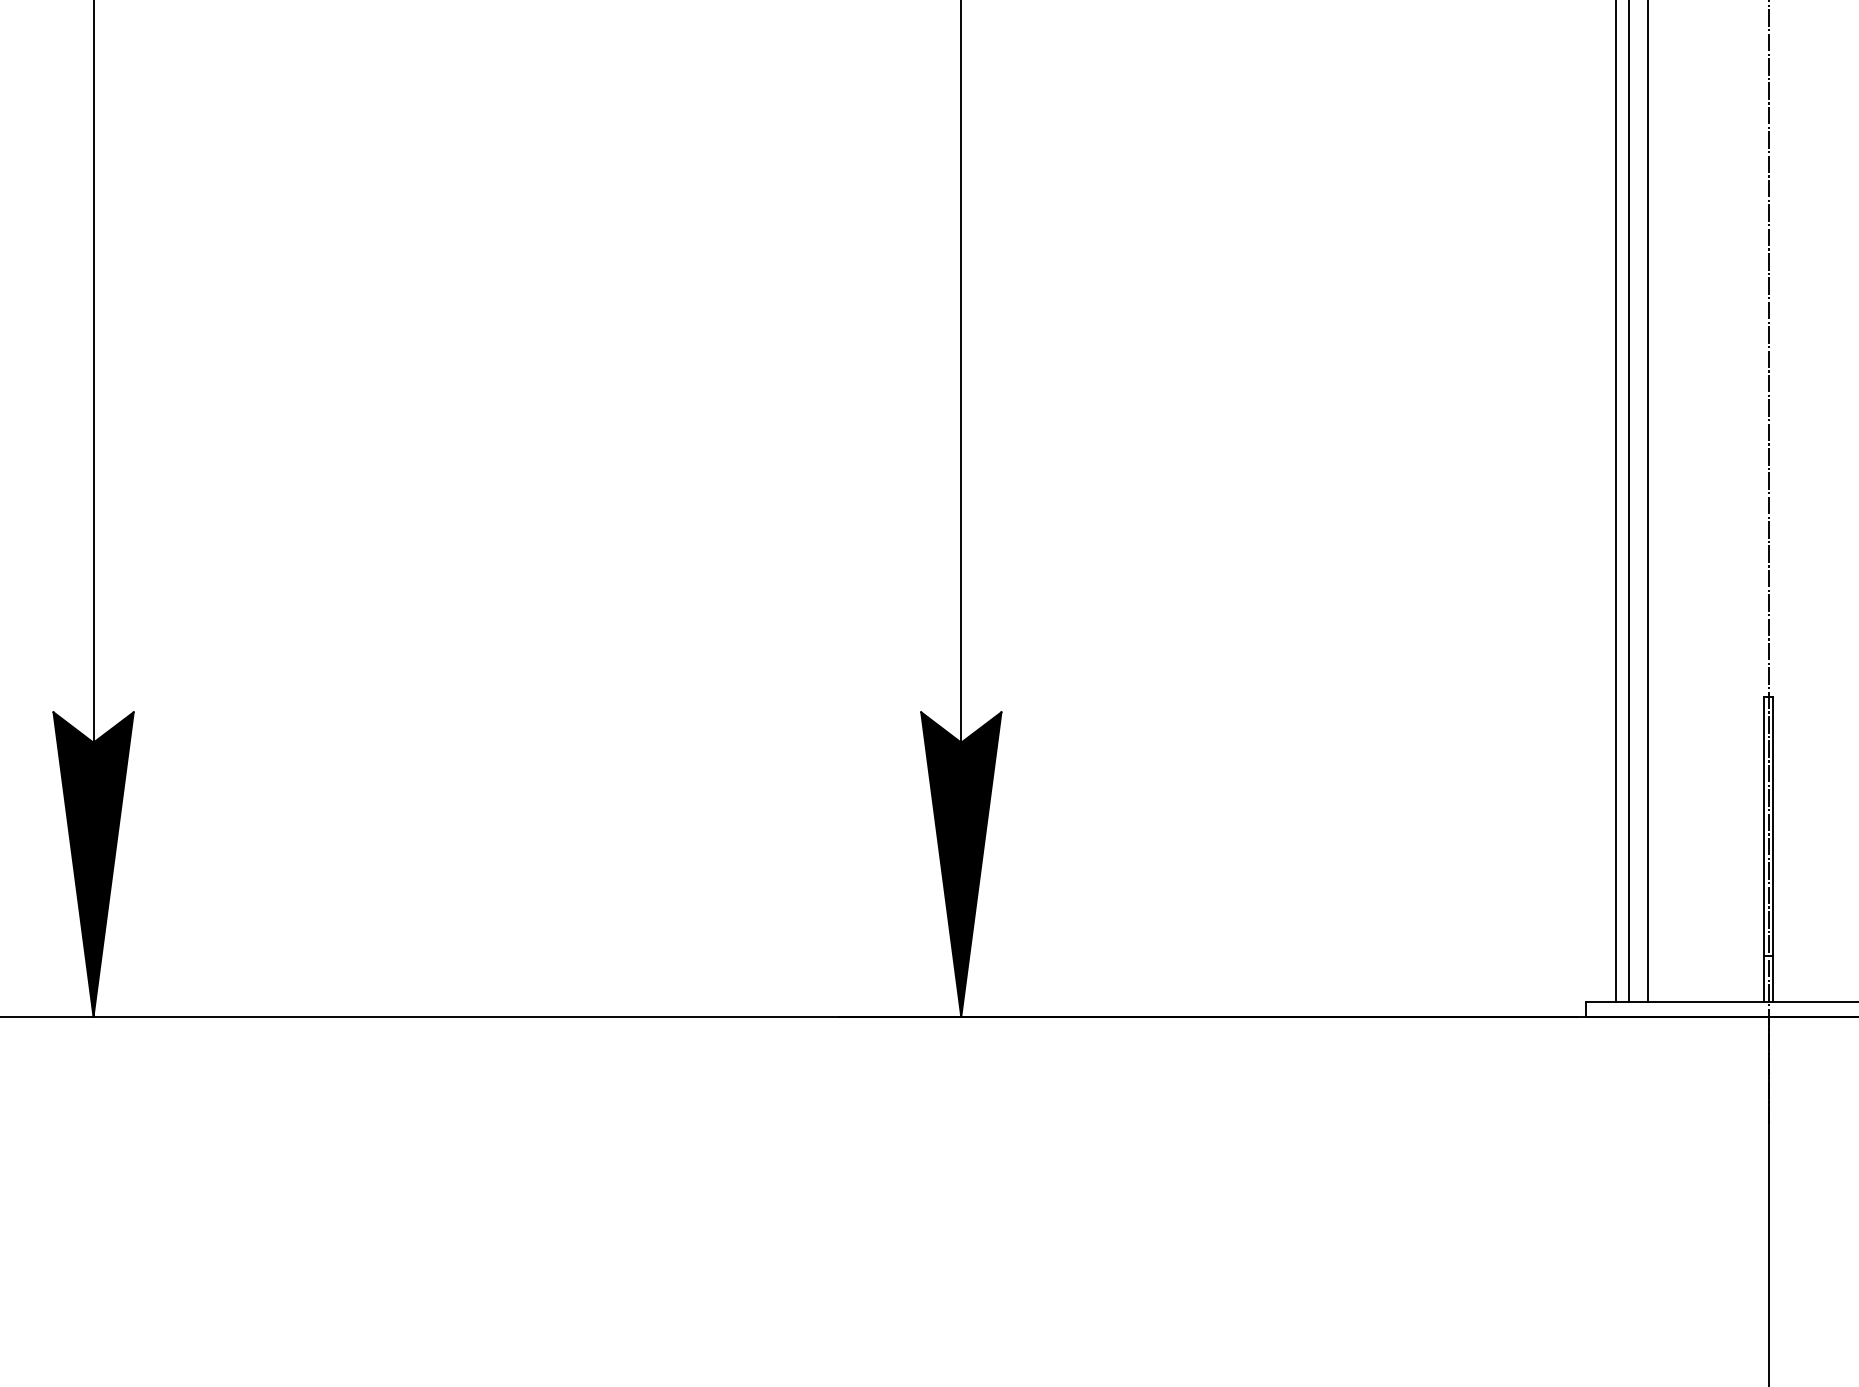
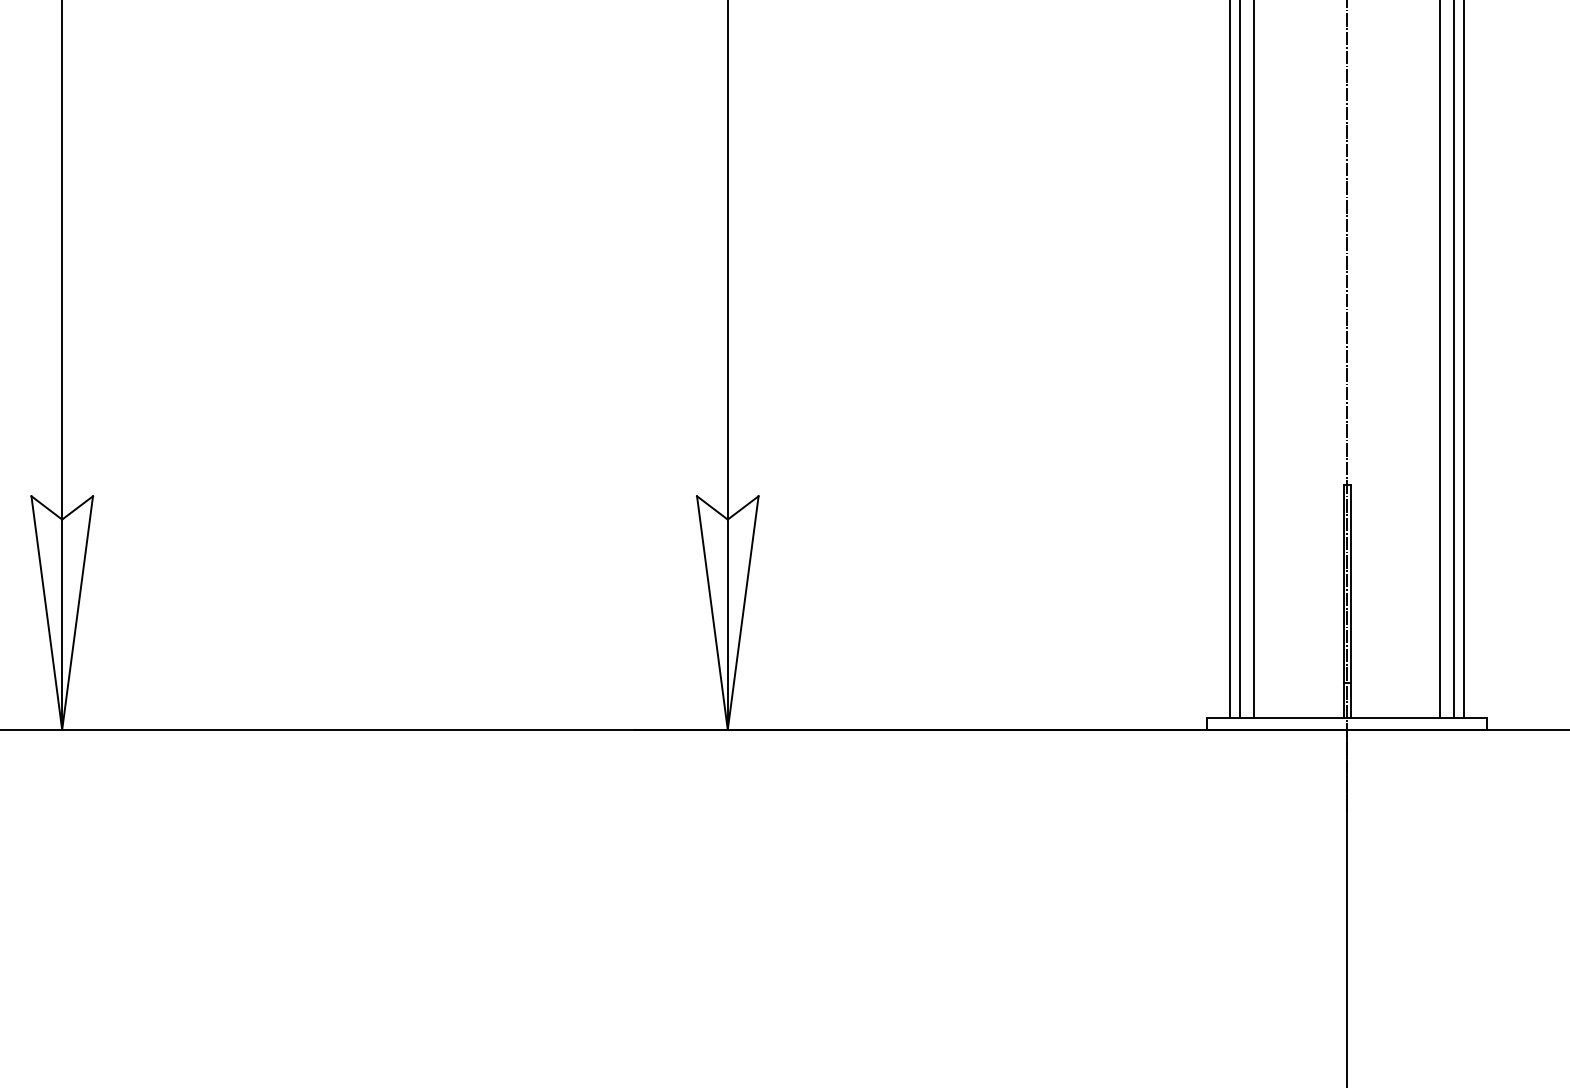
fill: (93, 863) -> (62, 612), removed
fill: (960, 863) -> (727, 612), removed

